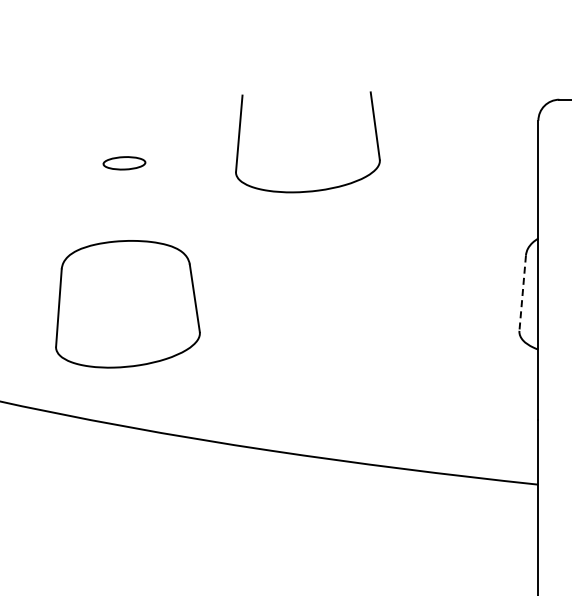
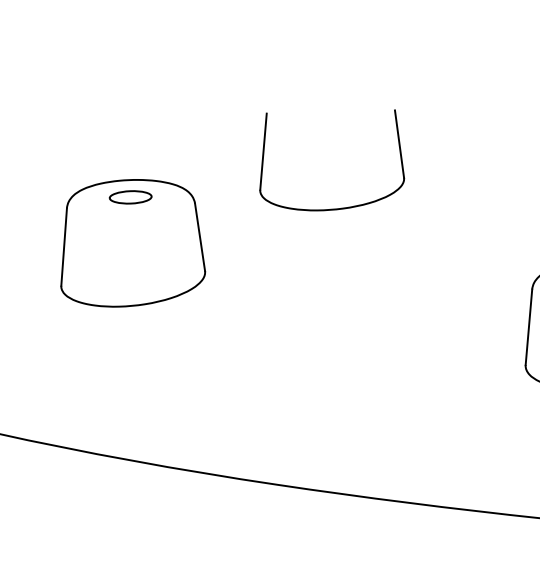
part: (316, 189) -> (340, 207), moved
line: (522, 293) -> (528, 327), dashed -> solid
part: (127, 304) -> (132, 243), moved

